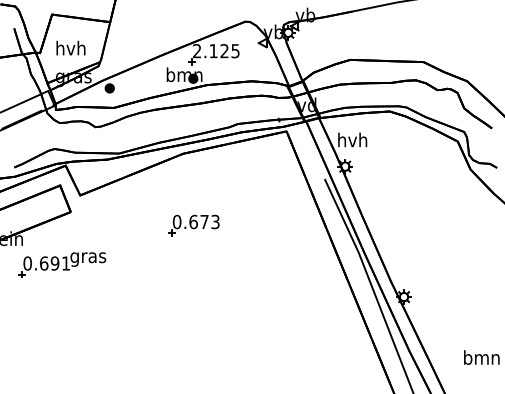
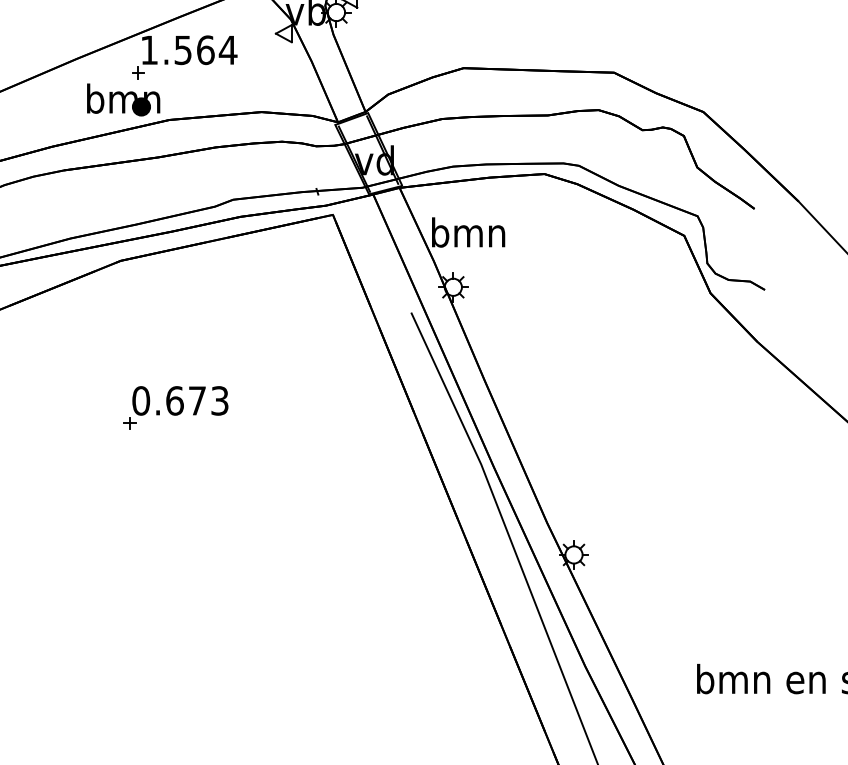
text: (216, 51) -> (189, 50), 2.125 -> 1.564
text: (352, 139) -> (468, 231), hvh -> bmn
part: (193, 225) -> (174, 408), moved

